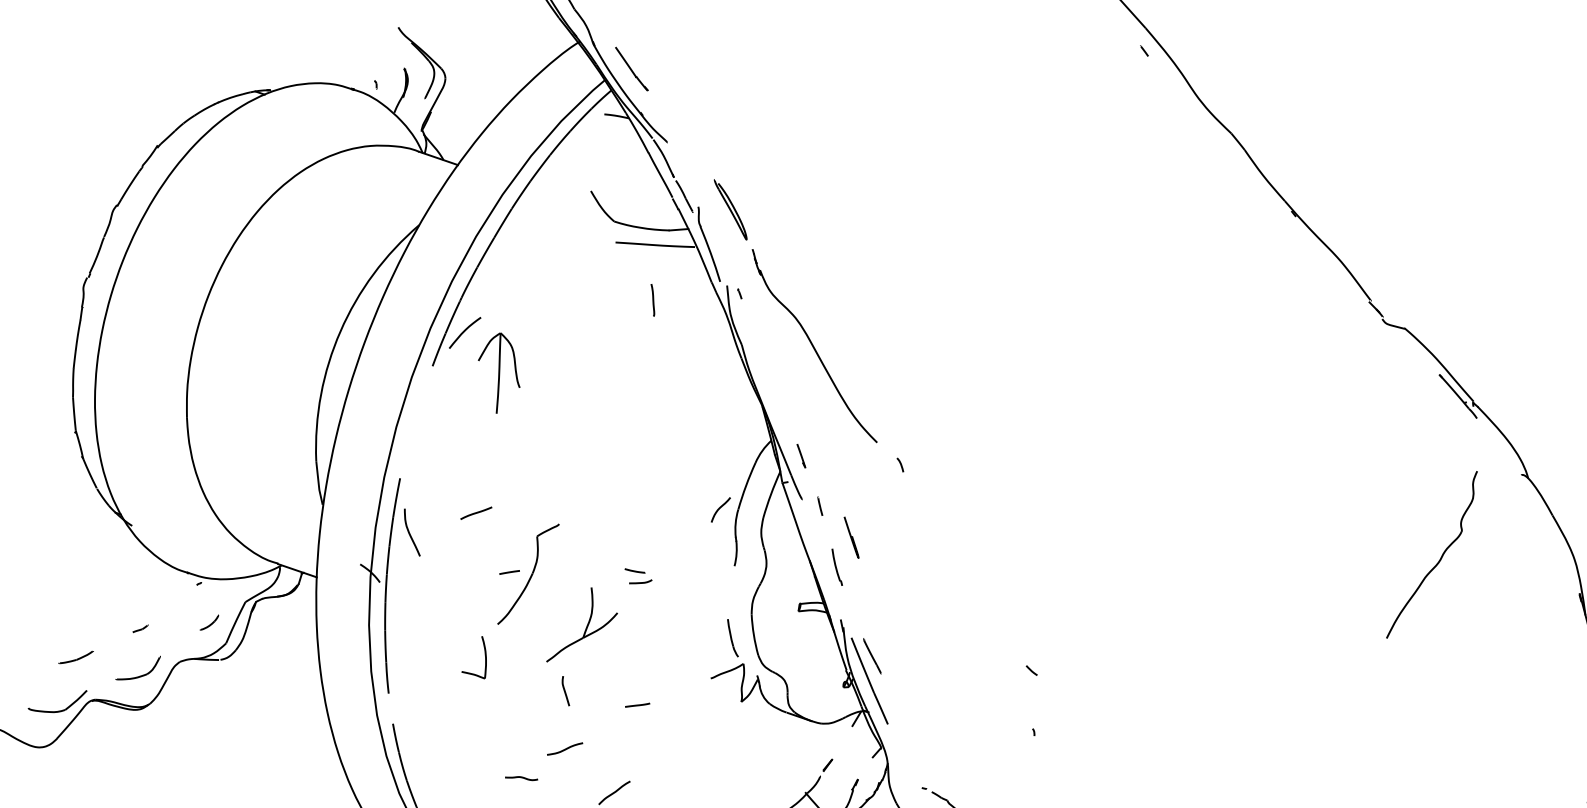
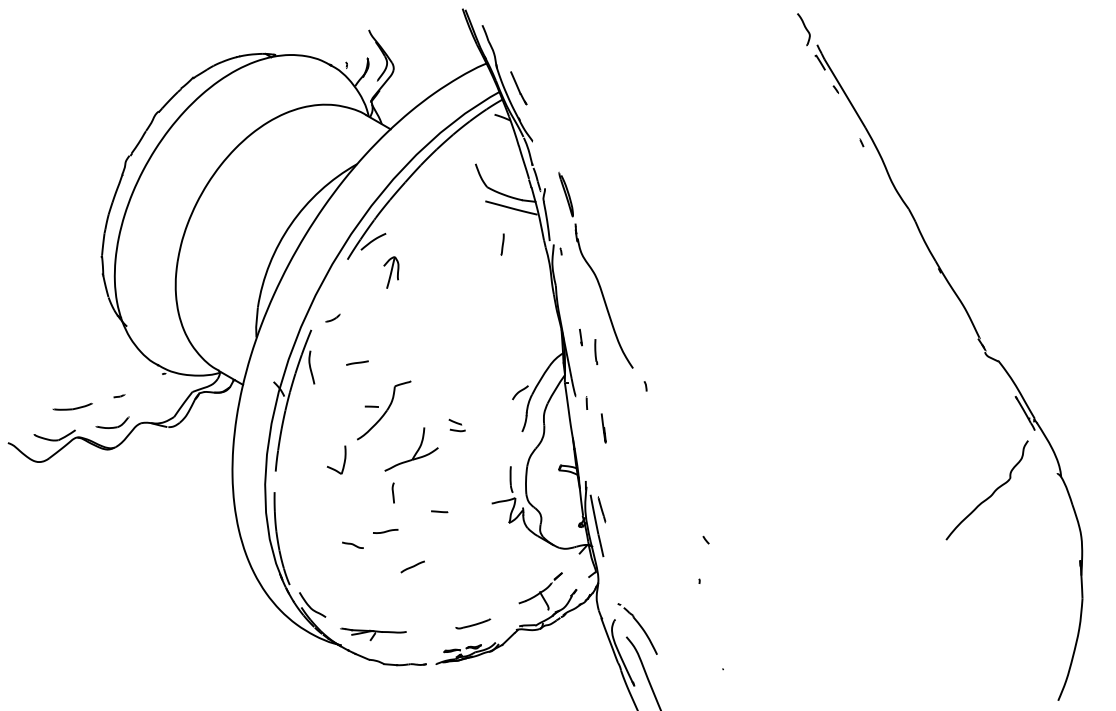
part: (499, 372) -> (391, 272), size x0.6
line: (800, 456) -> (580, 337), moved
part: (1440, 556) -> (992, 492), moved
line: (837, 566) -> (596, 351), moved
part: (208, 622) -> (332, 317), moved
part: (75, 657) -> (72, 406), size x1.6

